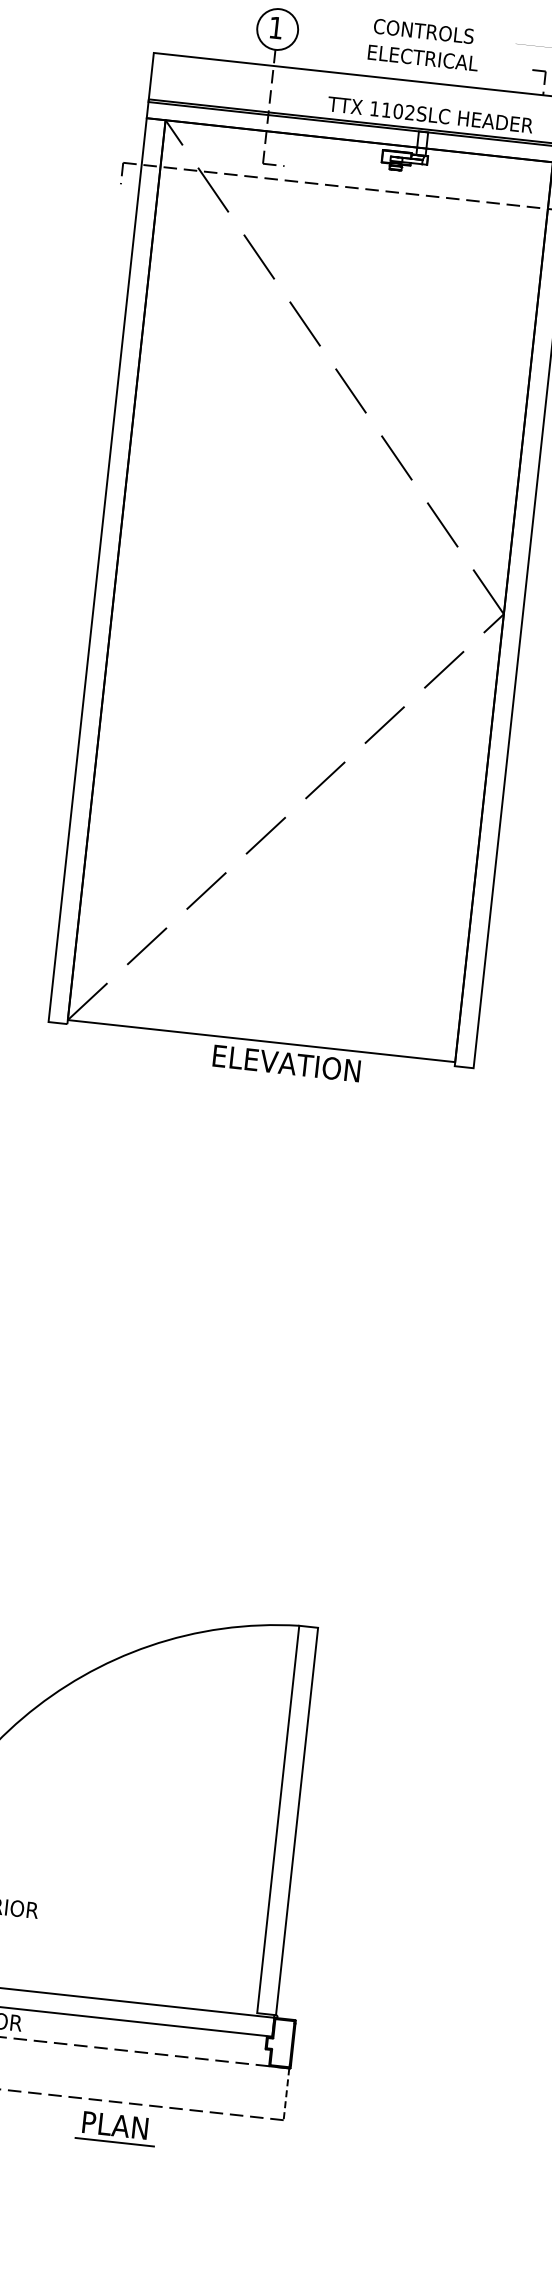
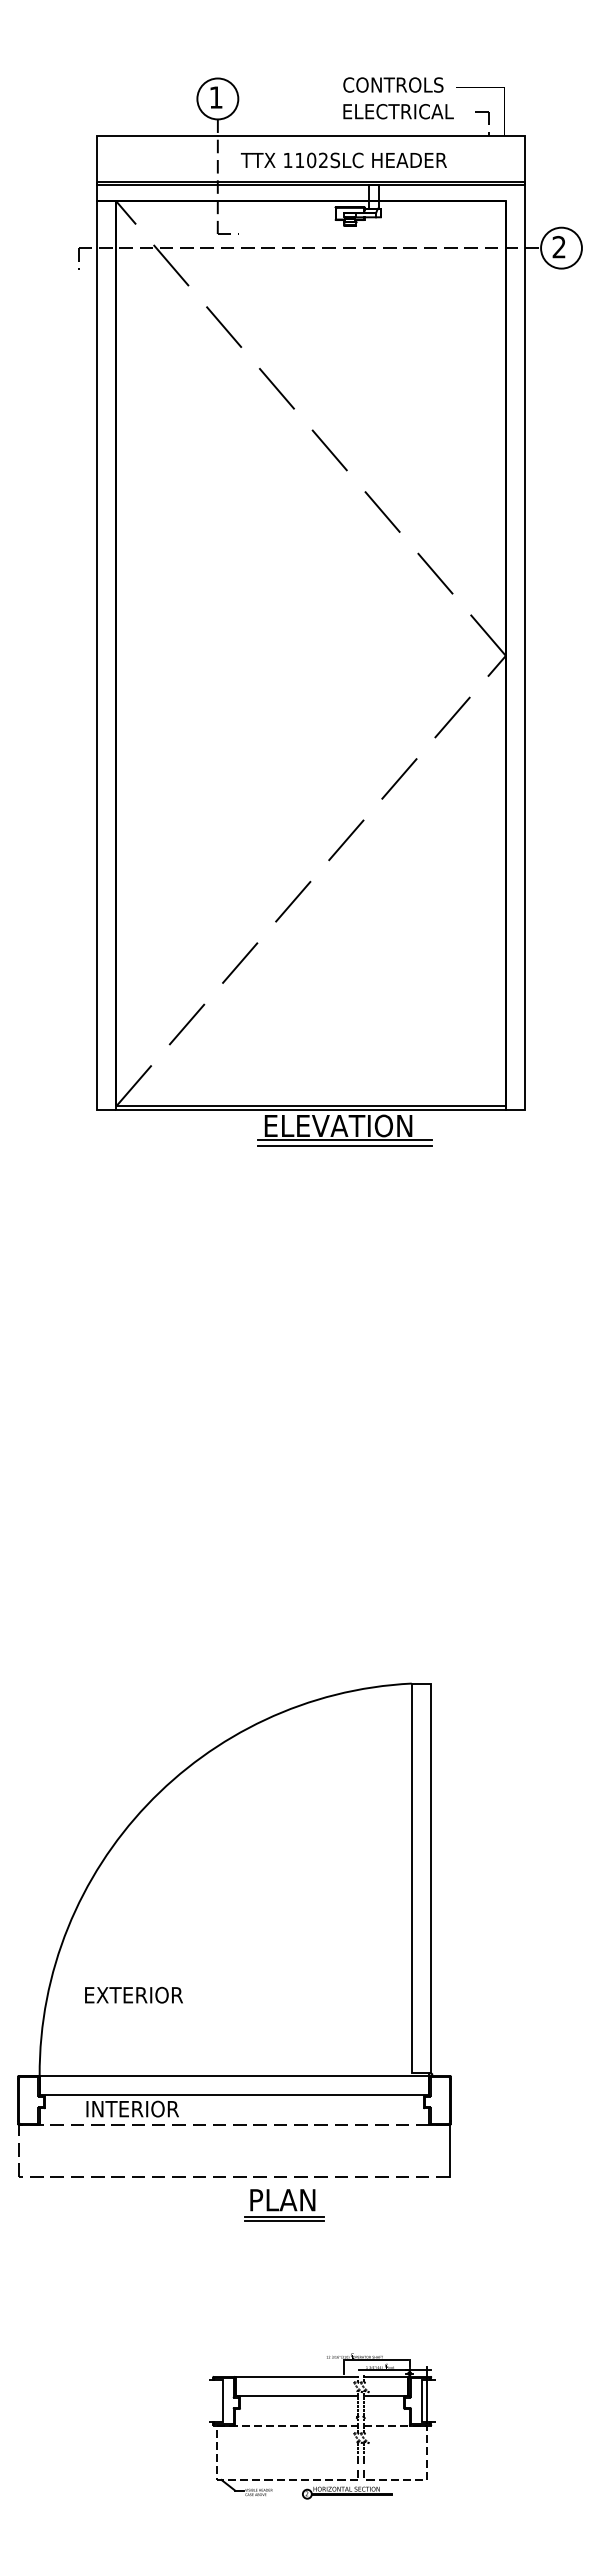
text: (424, 30) -> (393, 84), moved
text: (423, 57) -> (398, 111), moved
text: (429, 114) -> (343, 160), moved
line: (260, 1045) -> (310, 1110), added
line: (291, 1078) -> (344, 1140), added
line: (290, 1083) -> (344, 1145), added
line: (286, 2095) -> (449, 2151), dashed -> solid
line: (113, 2146) -> (283, 2221), added

